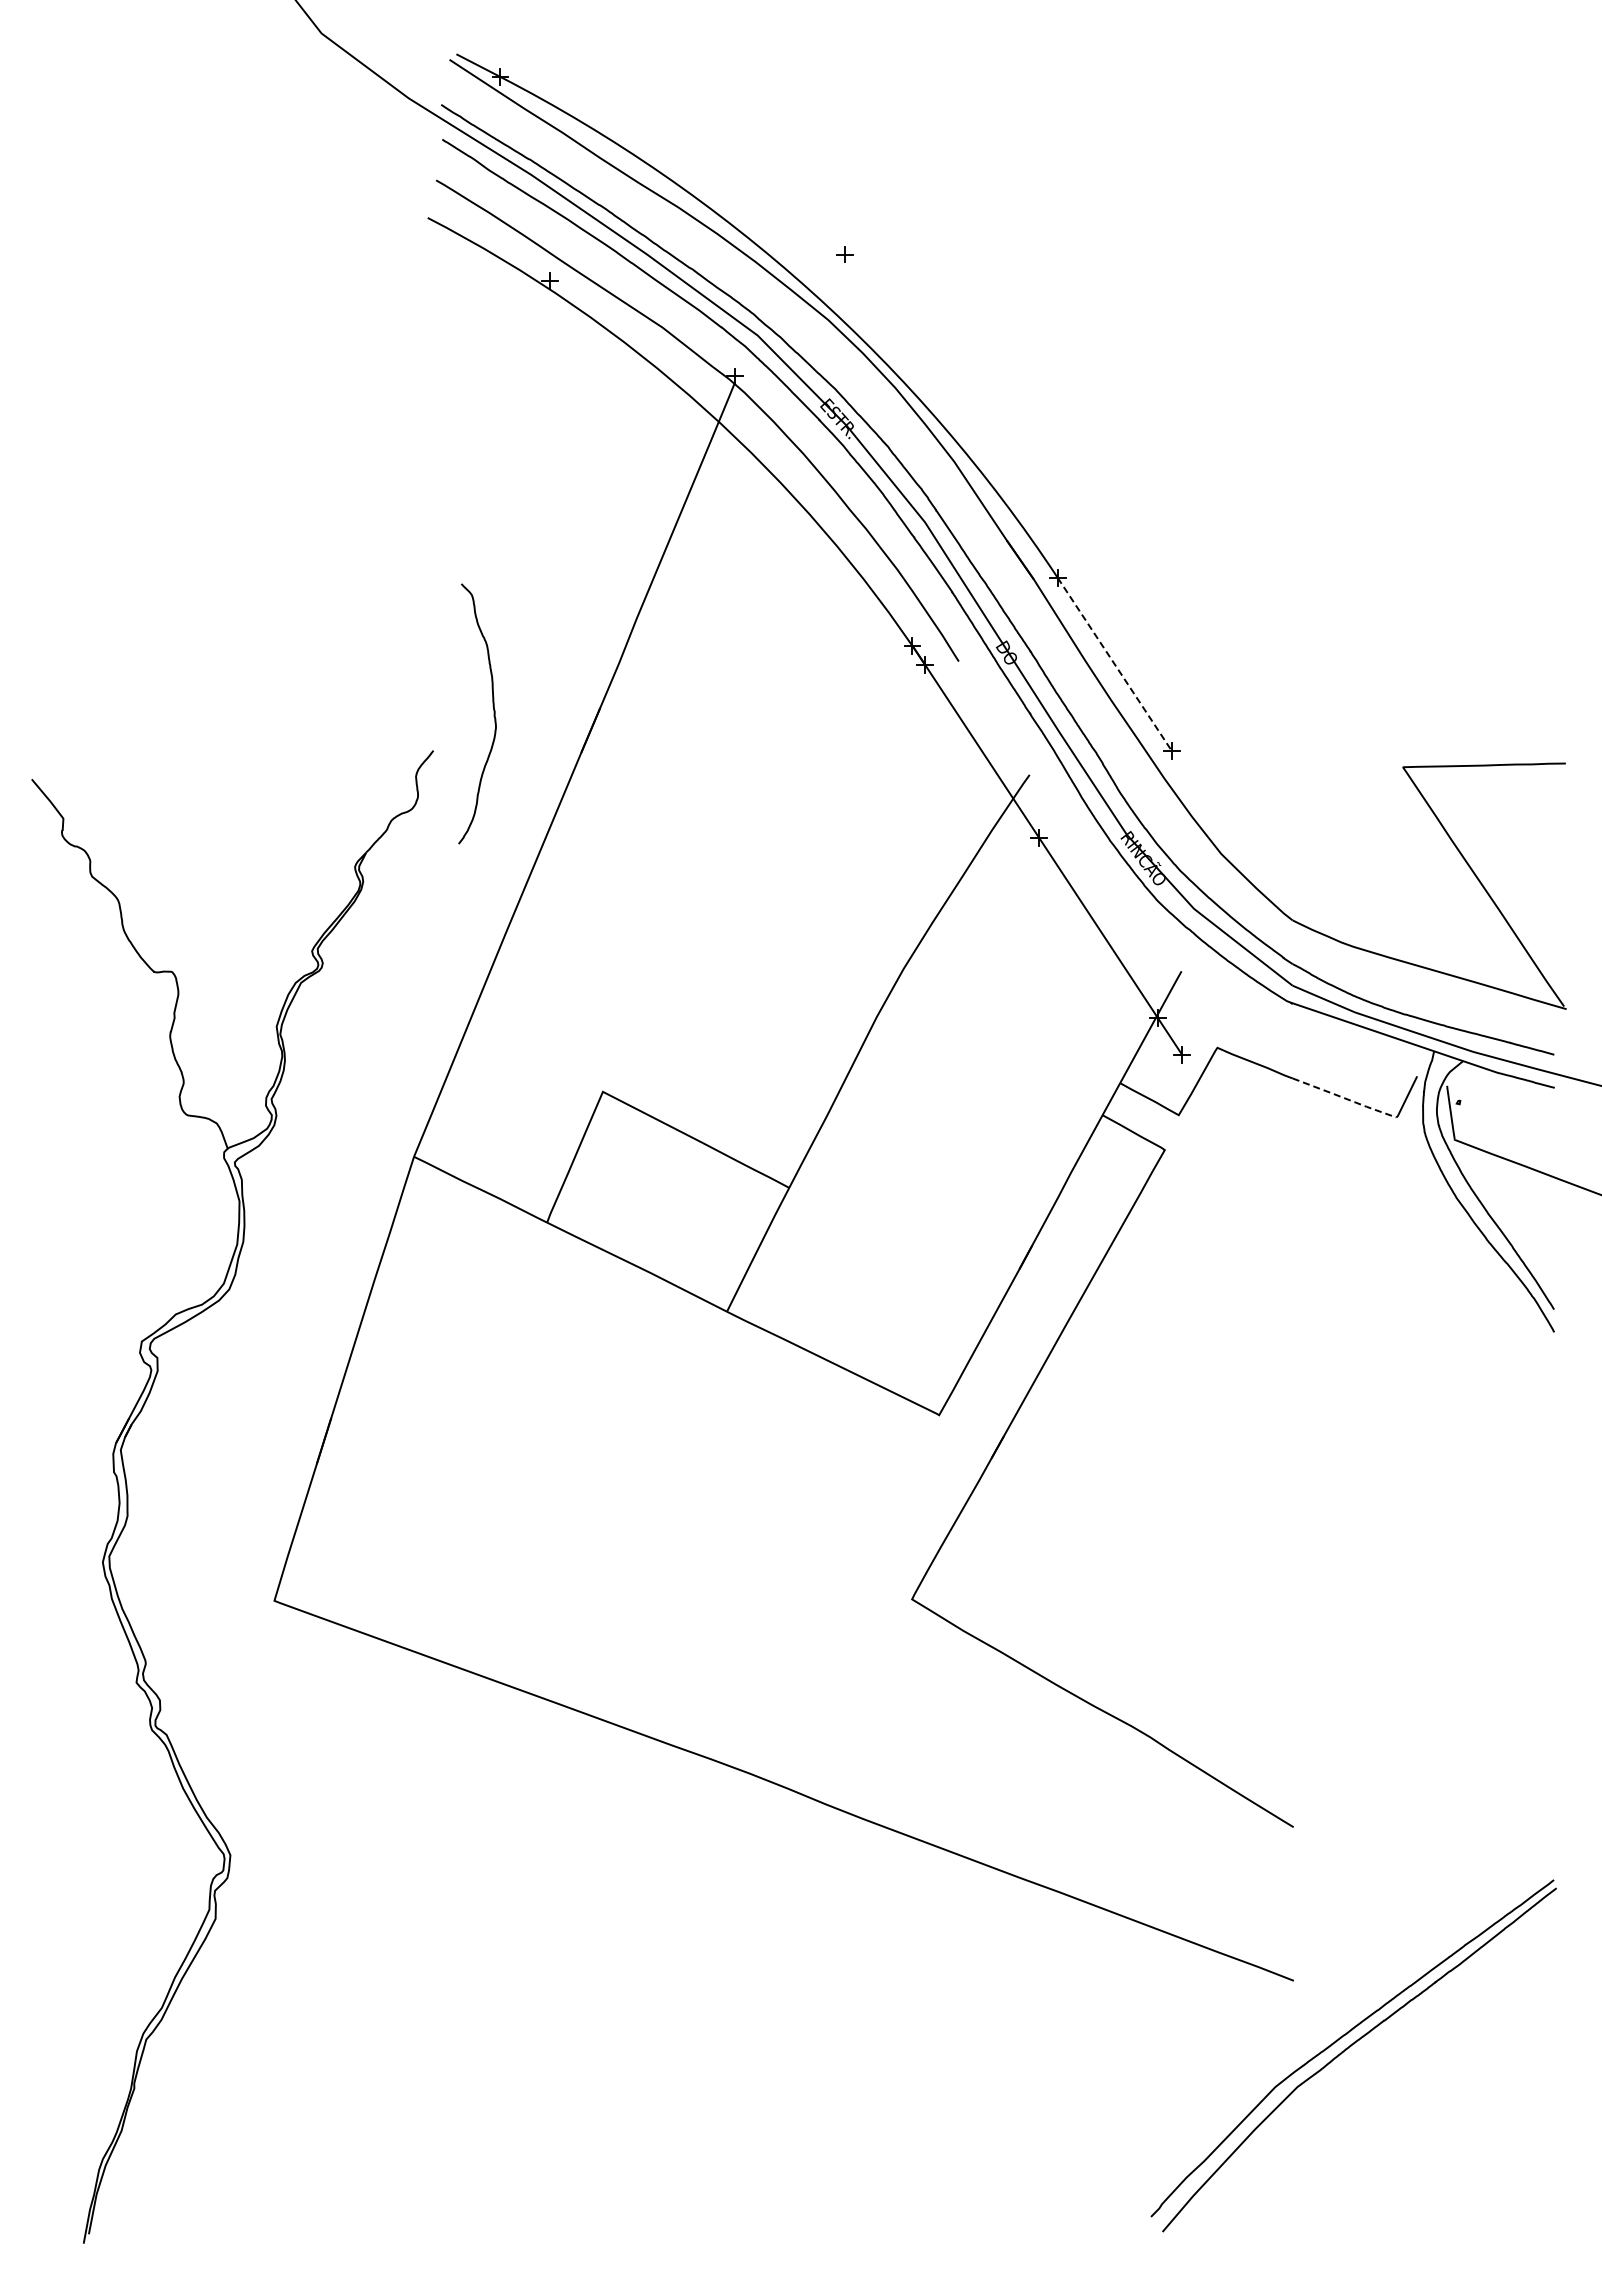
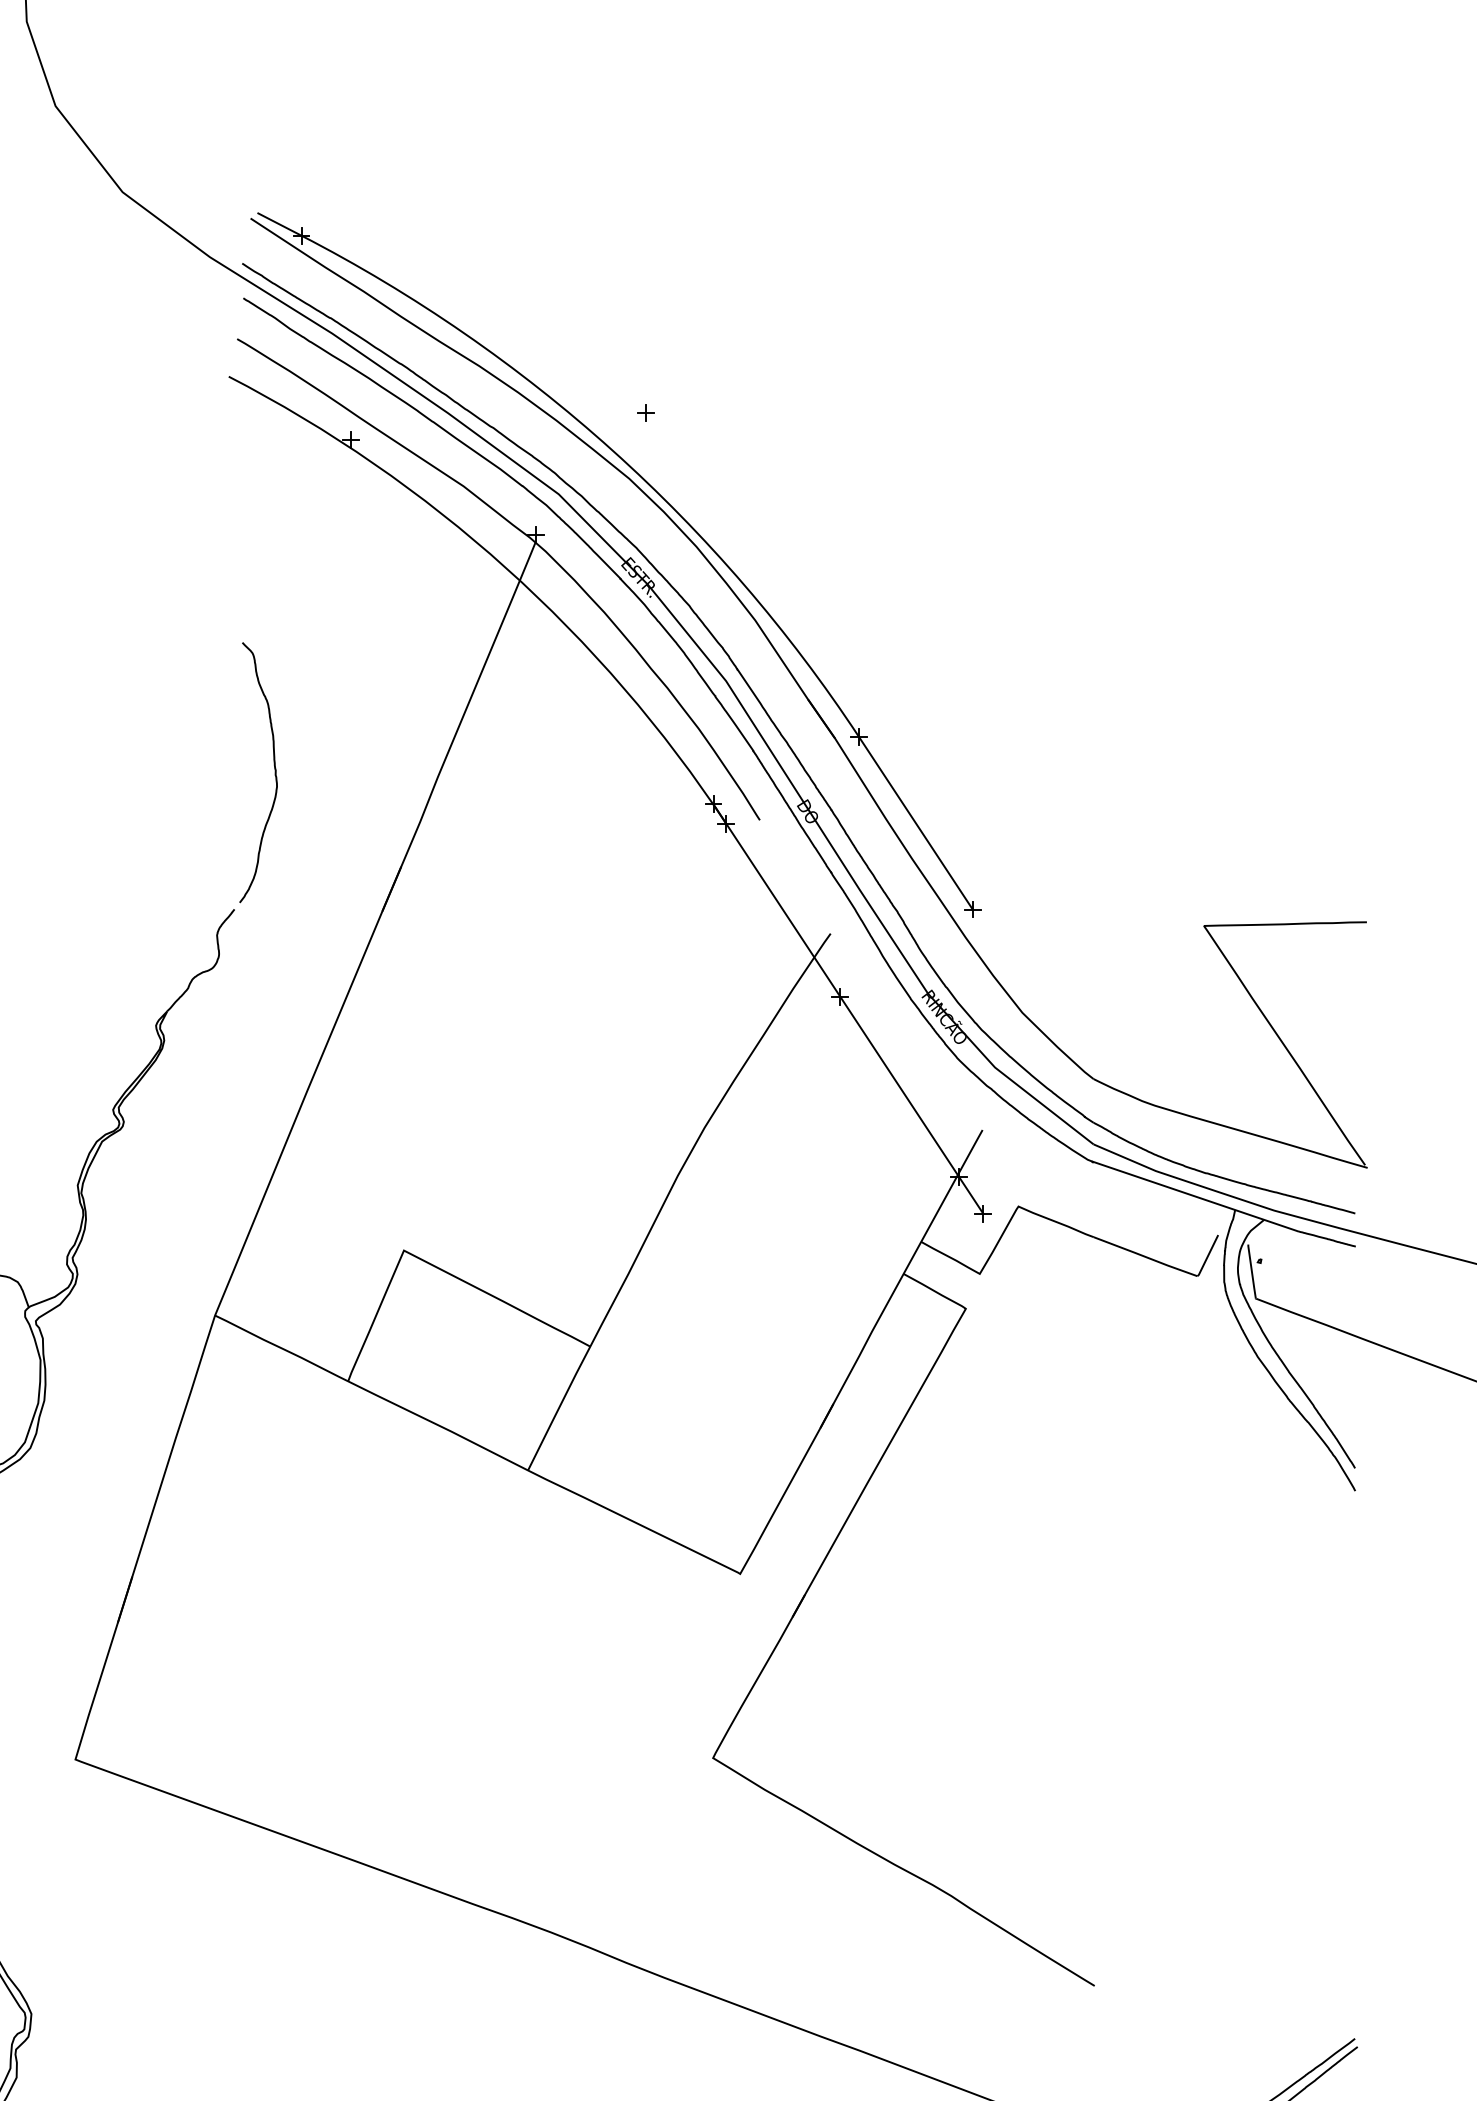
line: (1114, 664) -> (915, 823), dashed -> solid
curve: (493, 713) -> (274, 772), moved
line: (1344, 1098) -> (1145, 1257), dashed -> solid

